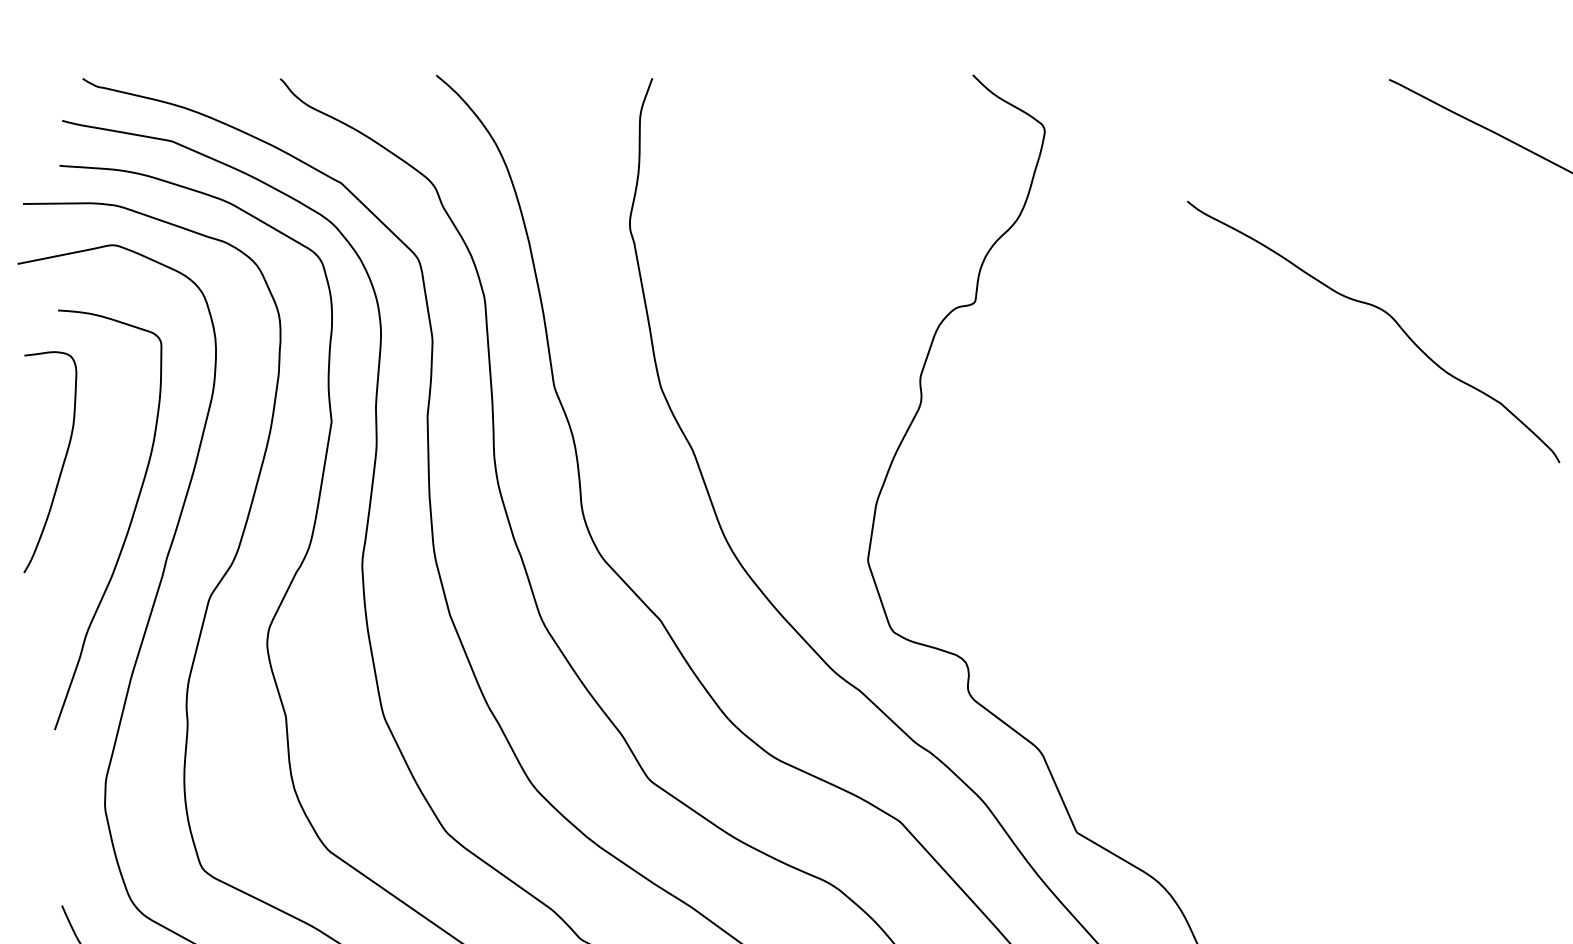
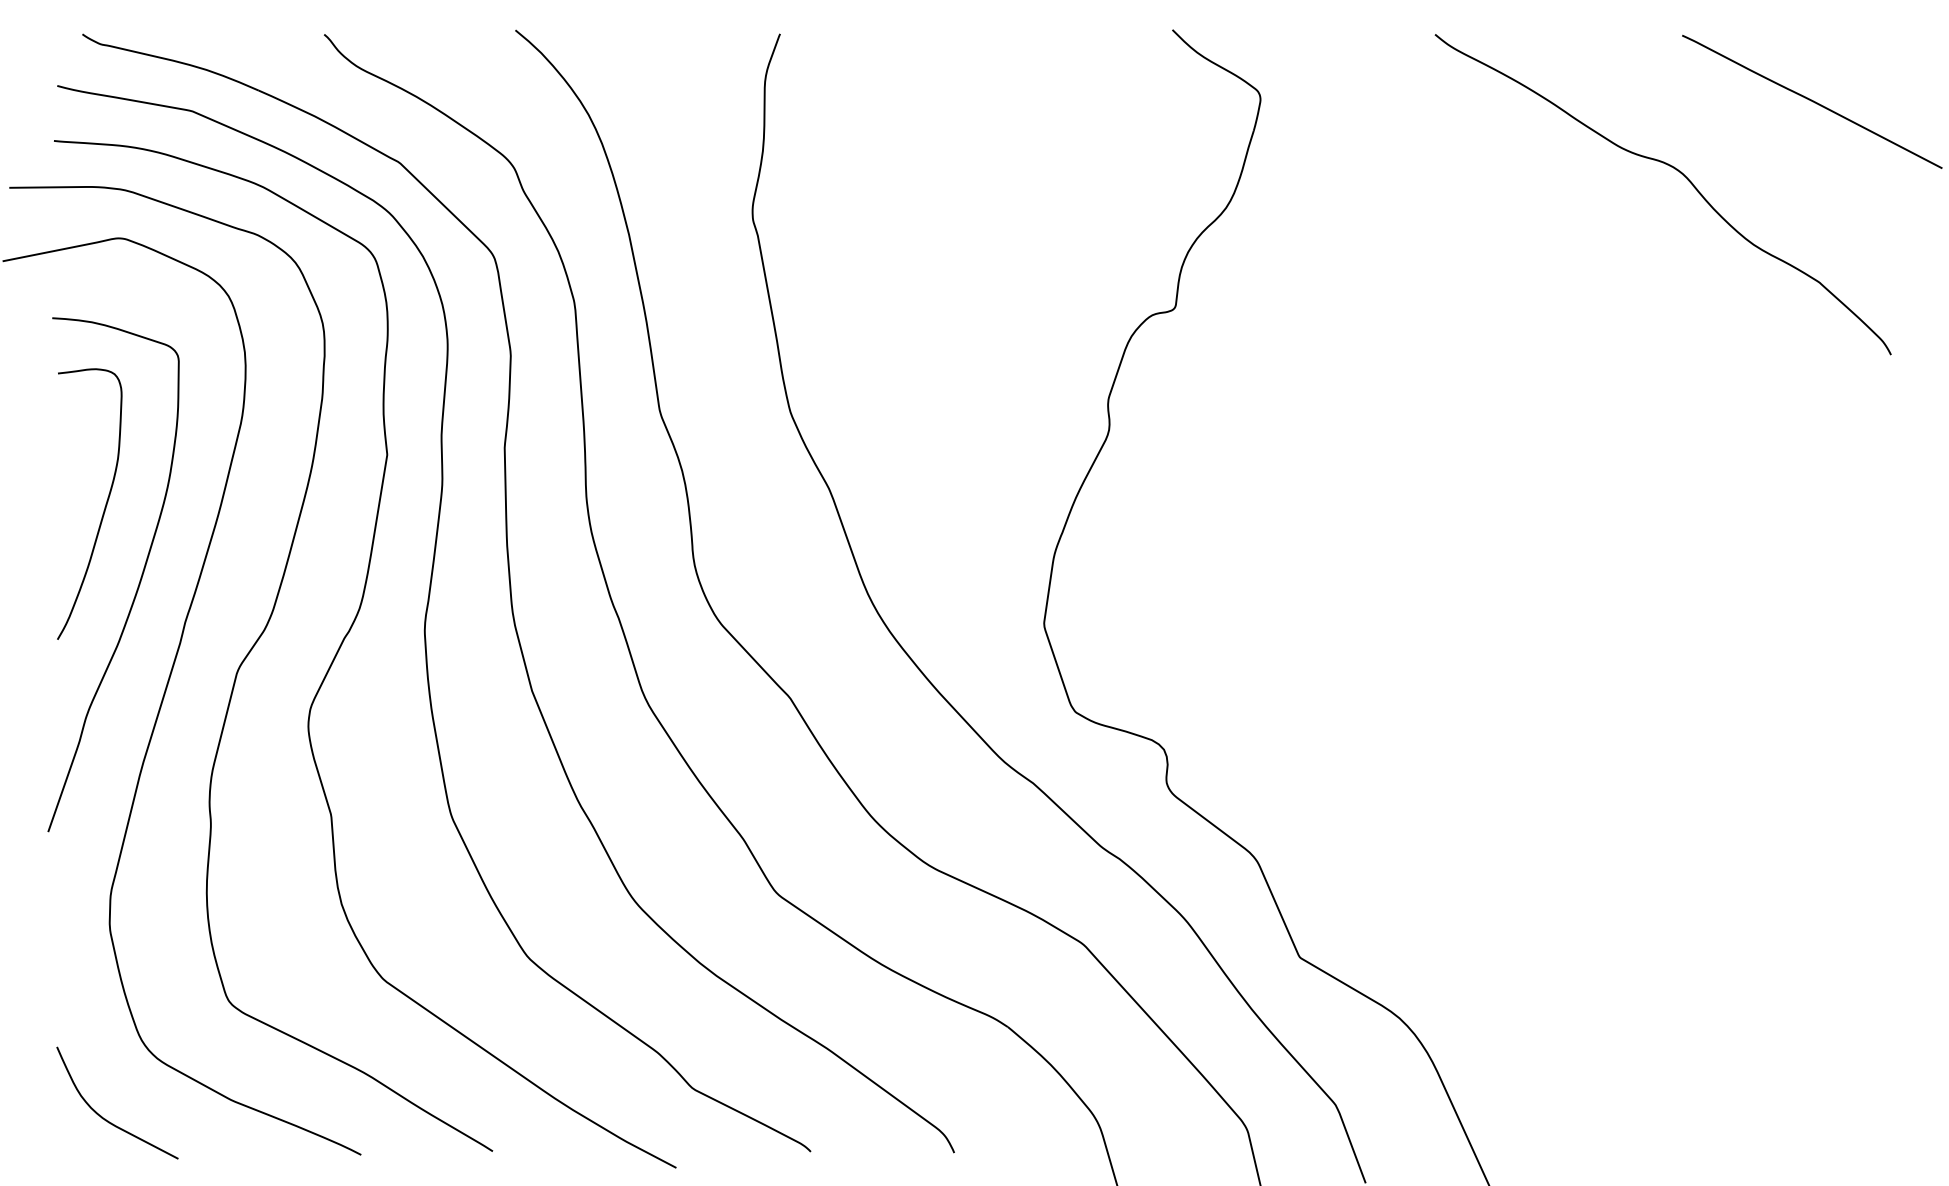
curve: (1385, 313) -> (1677, 171), moved
curve: (62, 465) -> (104, 507), moved

